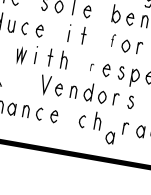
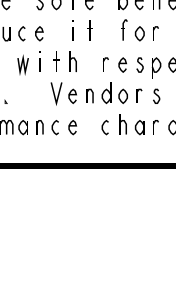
part: (113, 40) -> (124, 29), size x1.43
part: (91, 67) -> (105, 64), size x1.67
part: (109, 137) -> (139, 127), moved

